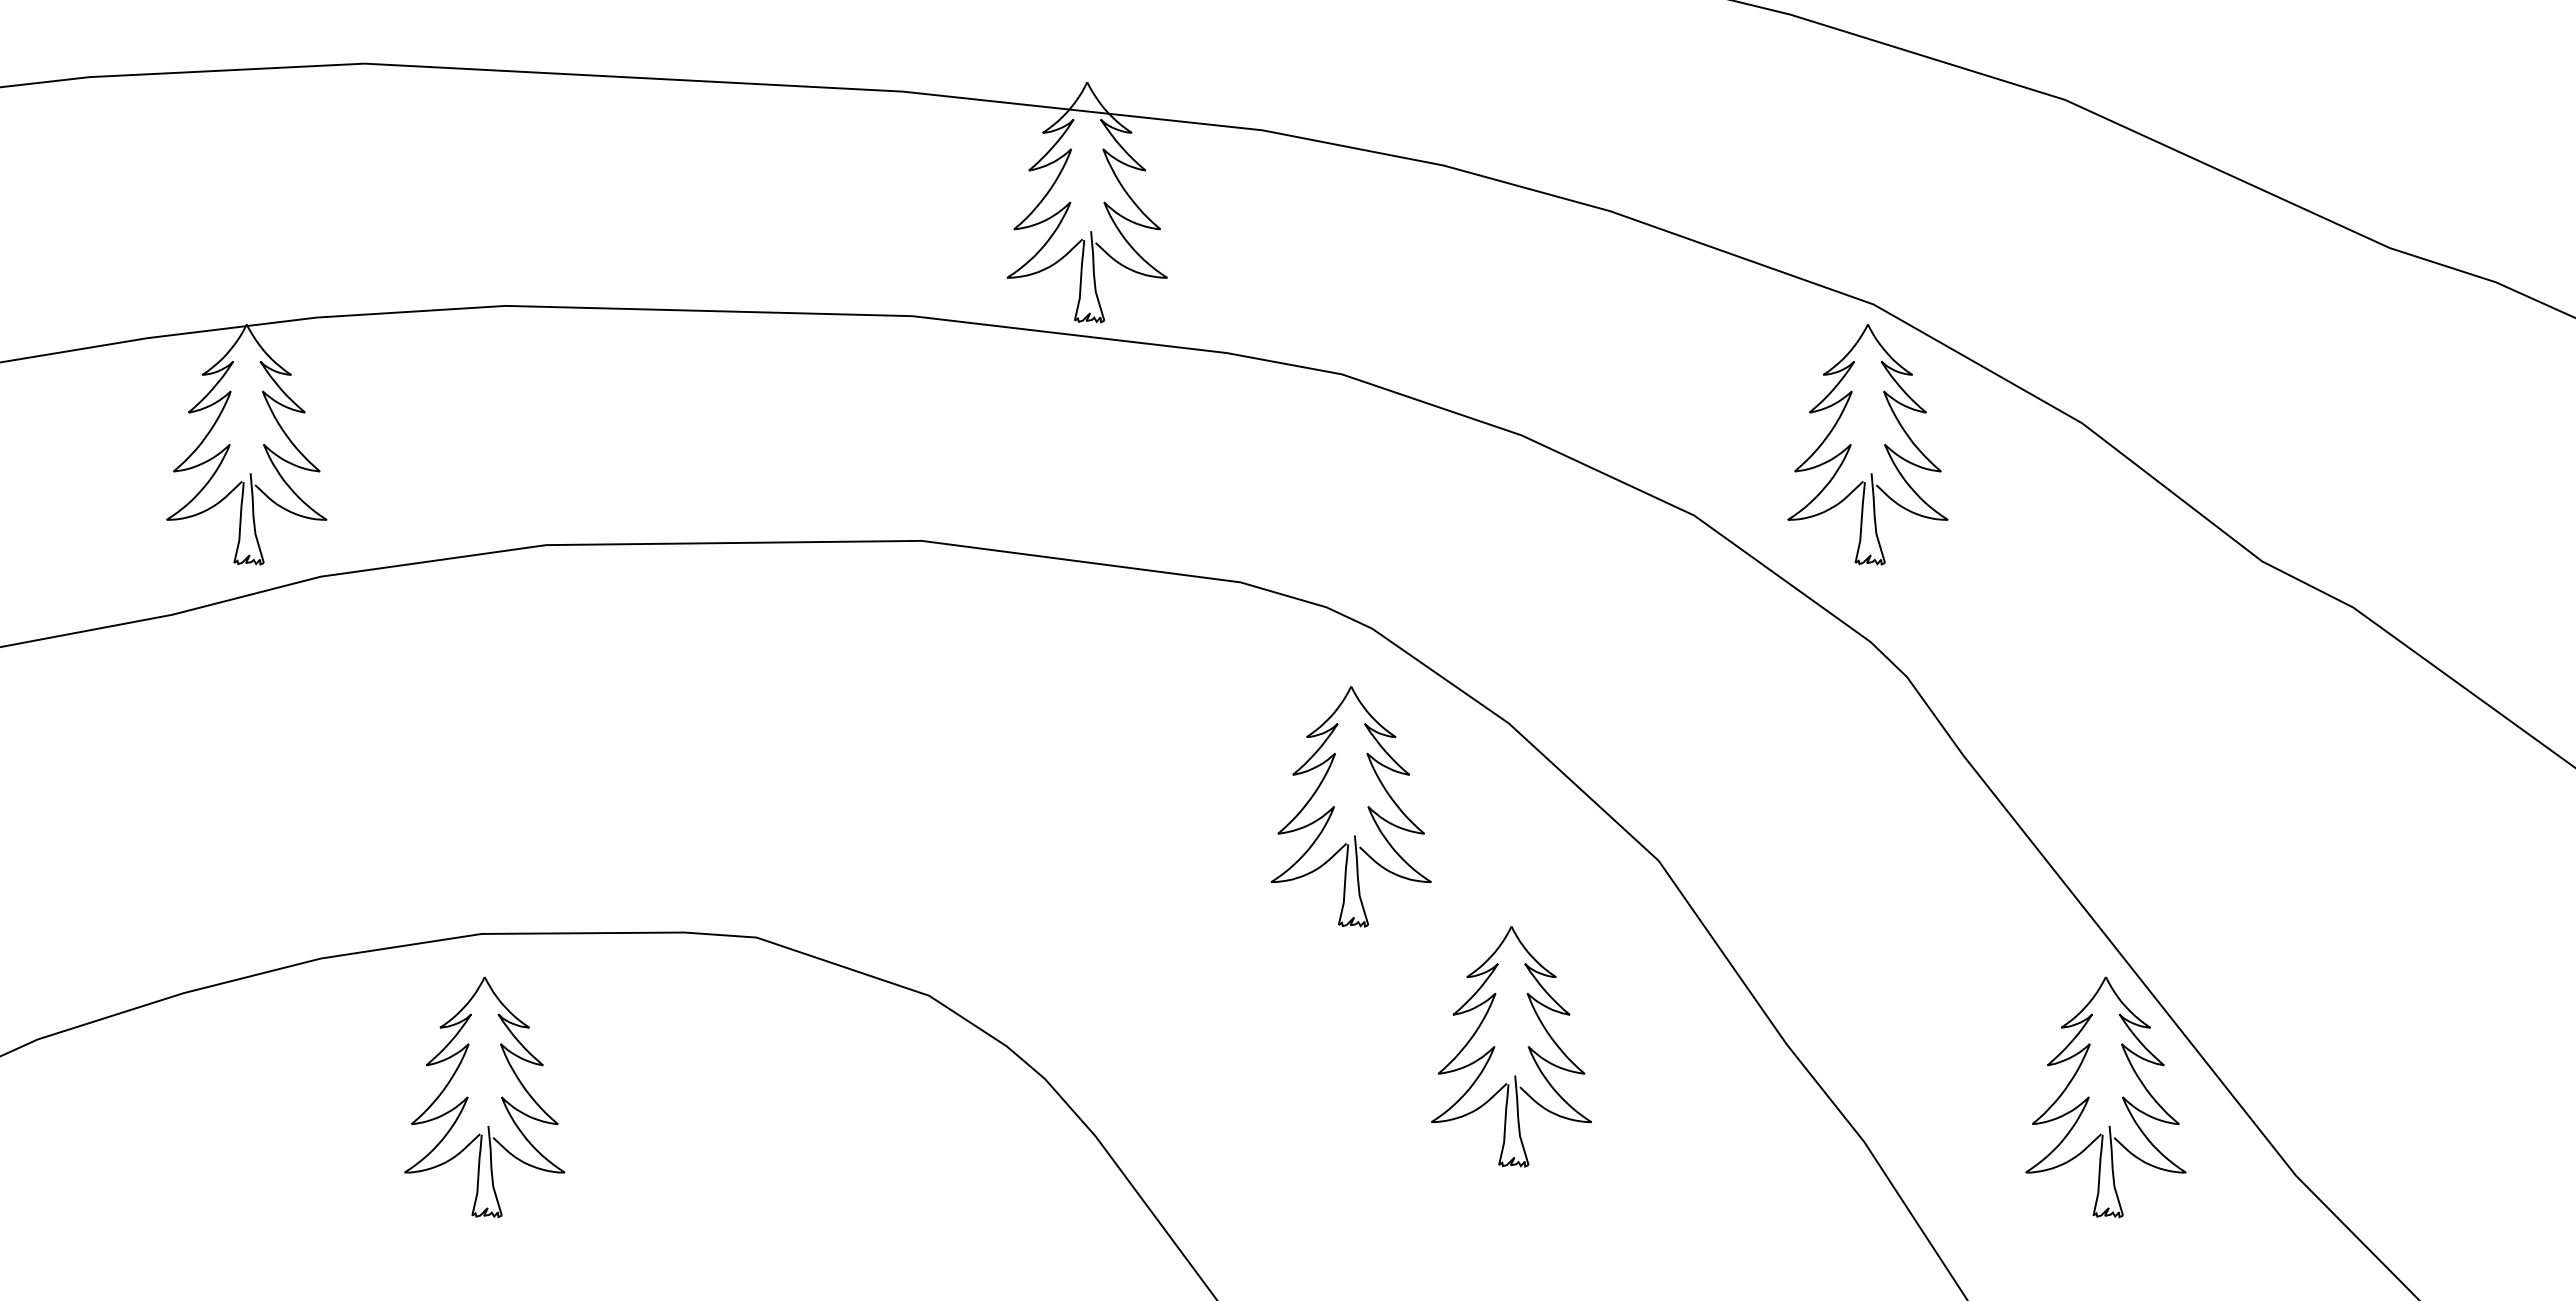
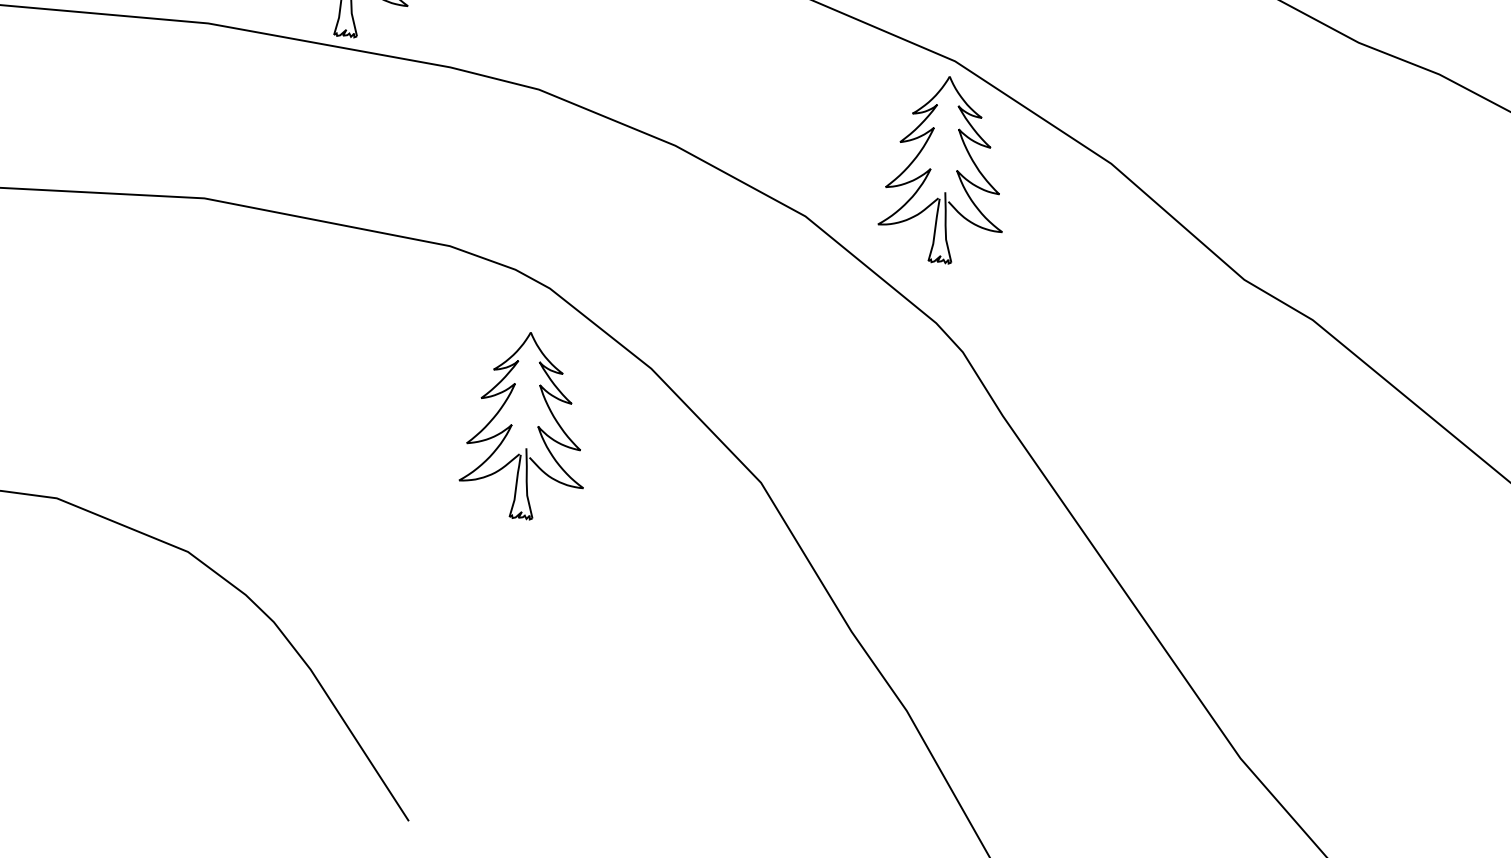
part: (1495, 1046) -> (625, 619), removed
part: (2089, 1097) -> (1084, 687), removed

